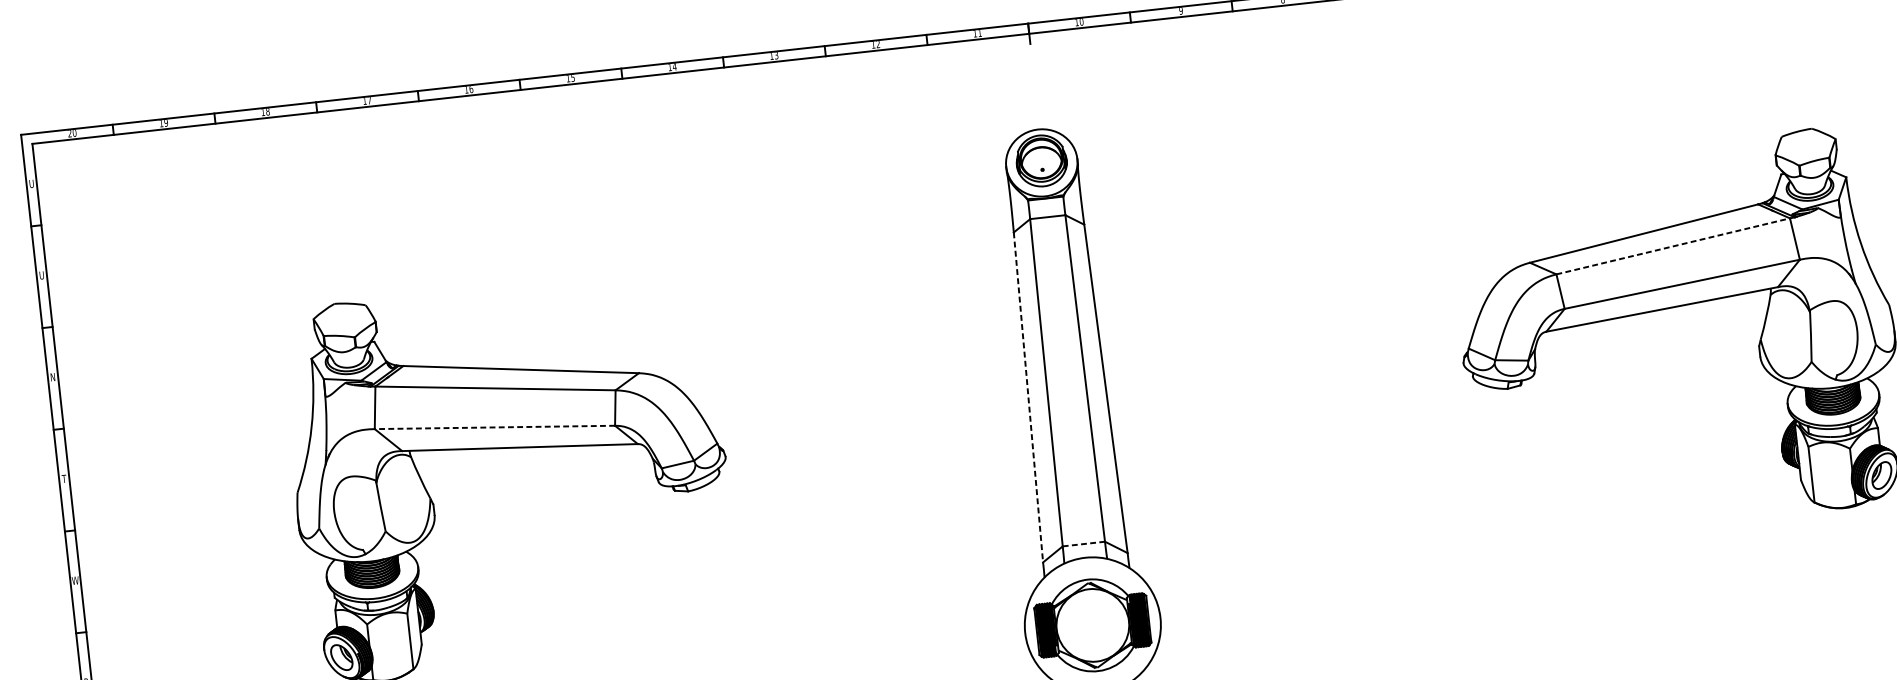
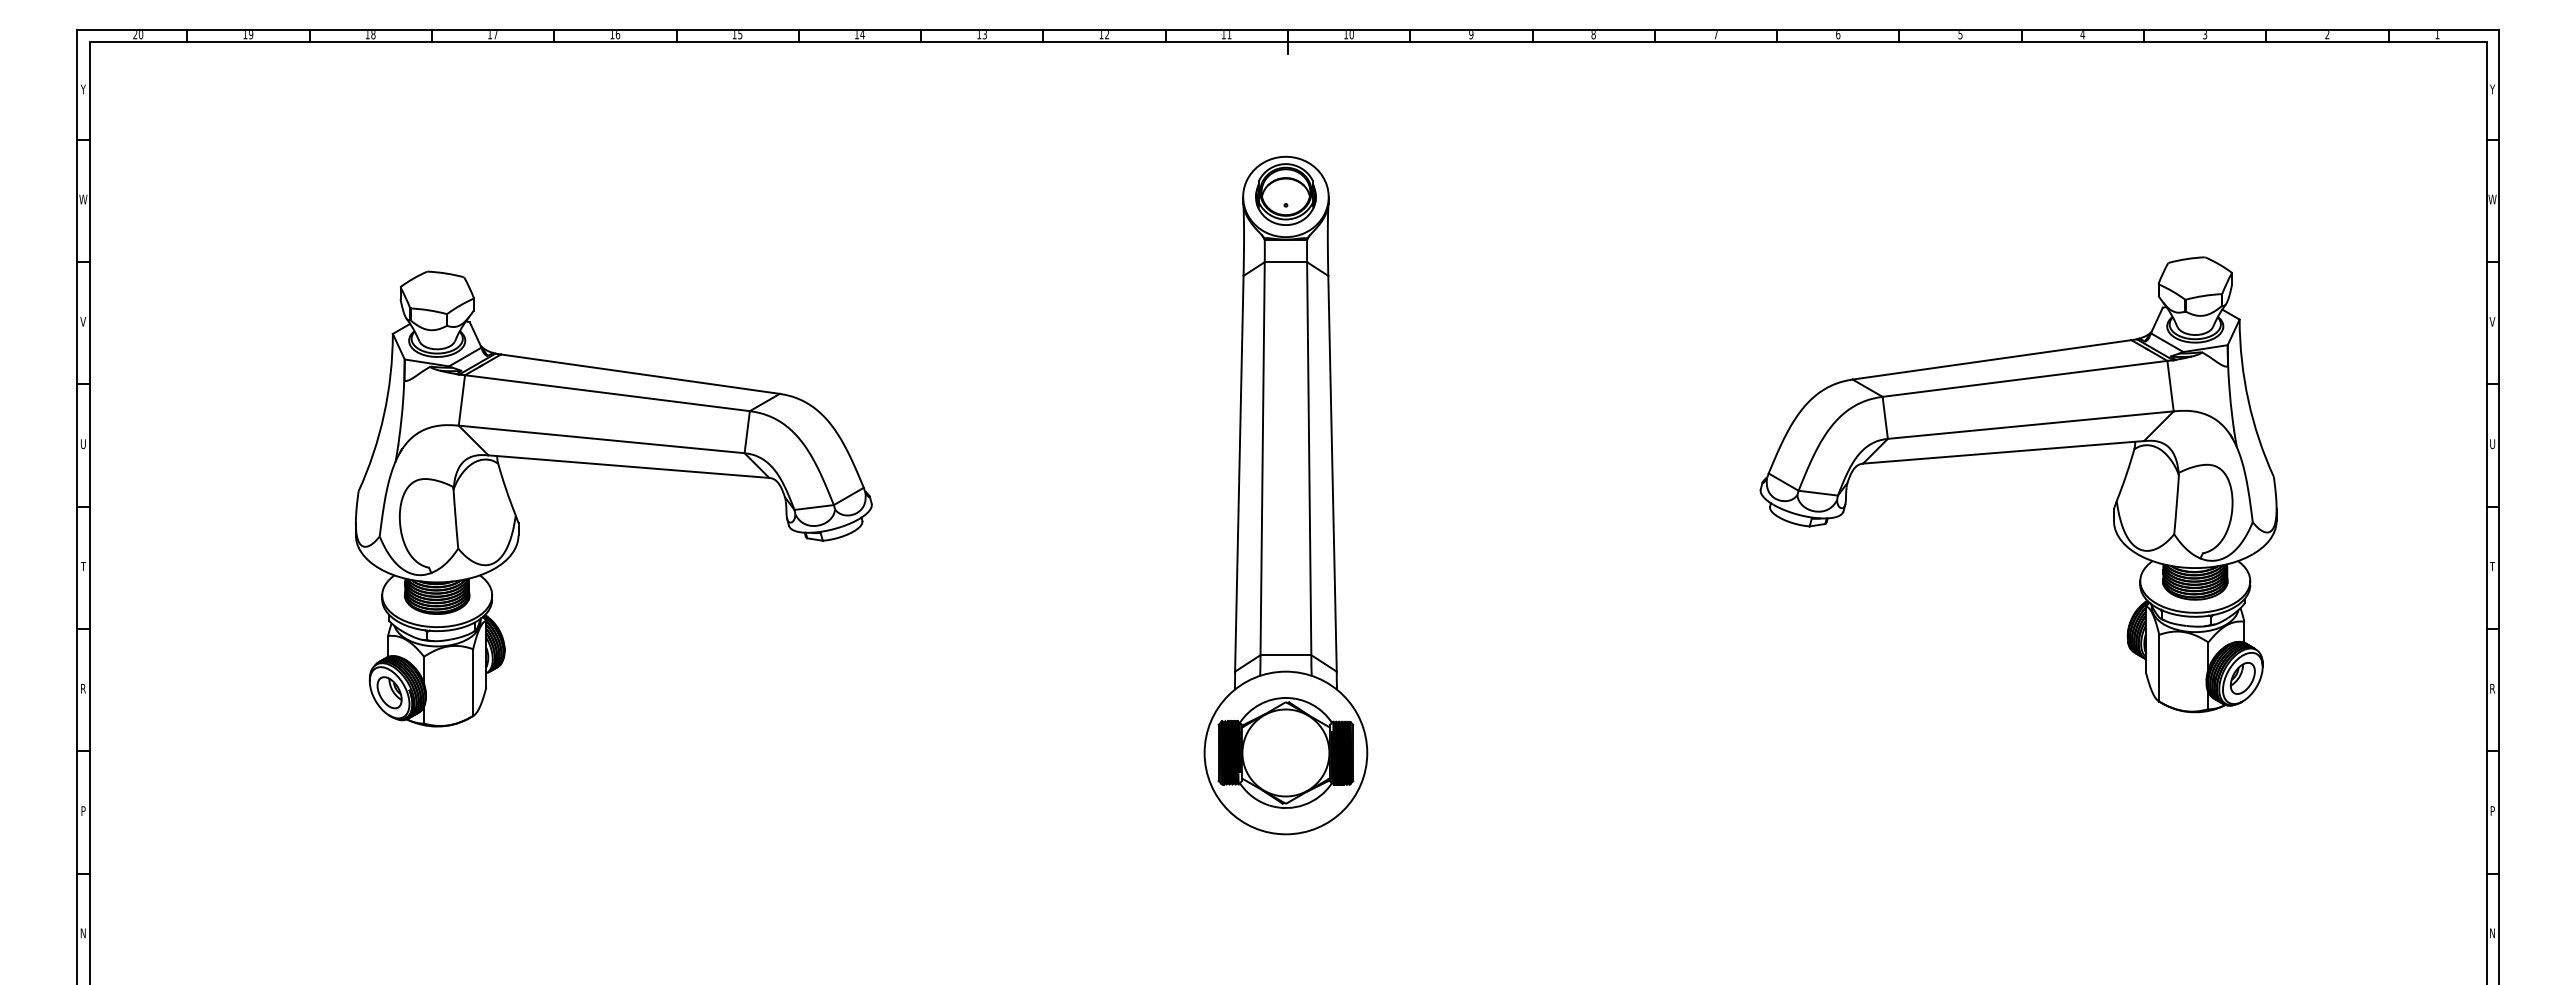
text: (30, 184) -> (82, 89), U -> Y
line: (1673, 246) -> (2025, 378), dashed -> solid
text: (41, 275) -> (83, 199), U -> W
text: (53, 376) -> (83, 321), N -> V
line: (1028, 397) -> (1239, 473), dashed -> solid
line: (494, 427) -> (601, 439), dashed -> solid
text: (64, 479) -> (83, 444), T -> U
line: (1084, 544) -> (1286, 655), dashed -> solid
text: (75, 580) -> (83, 566), W -> T

